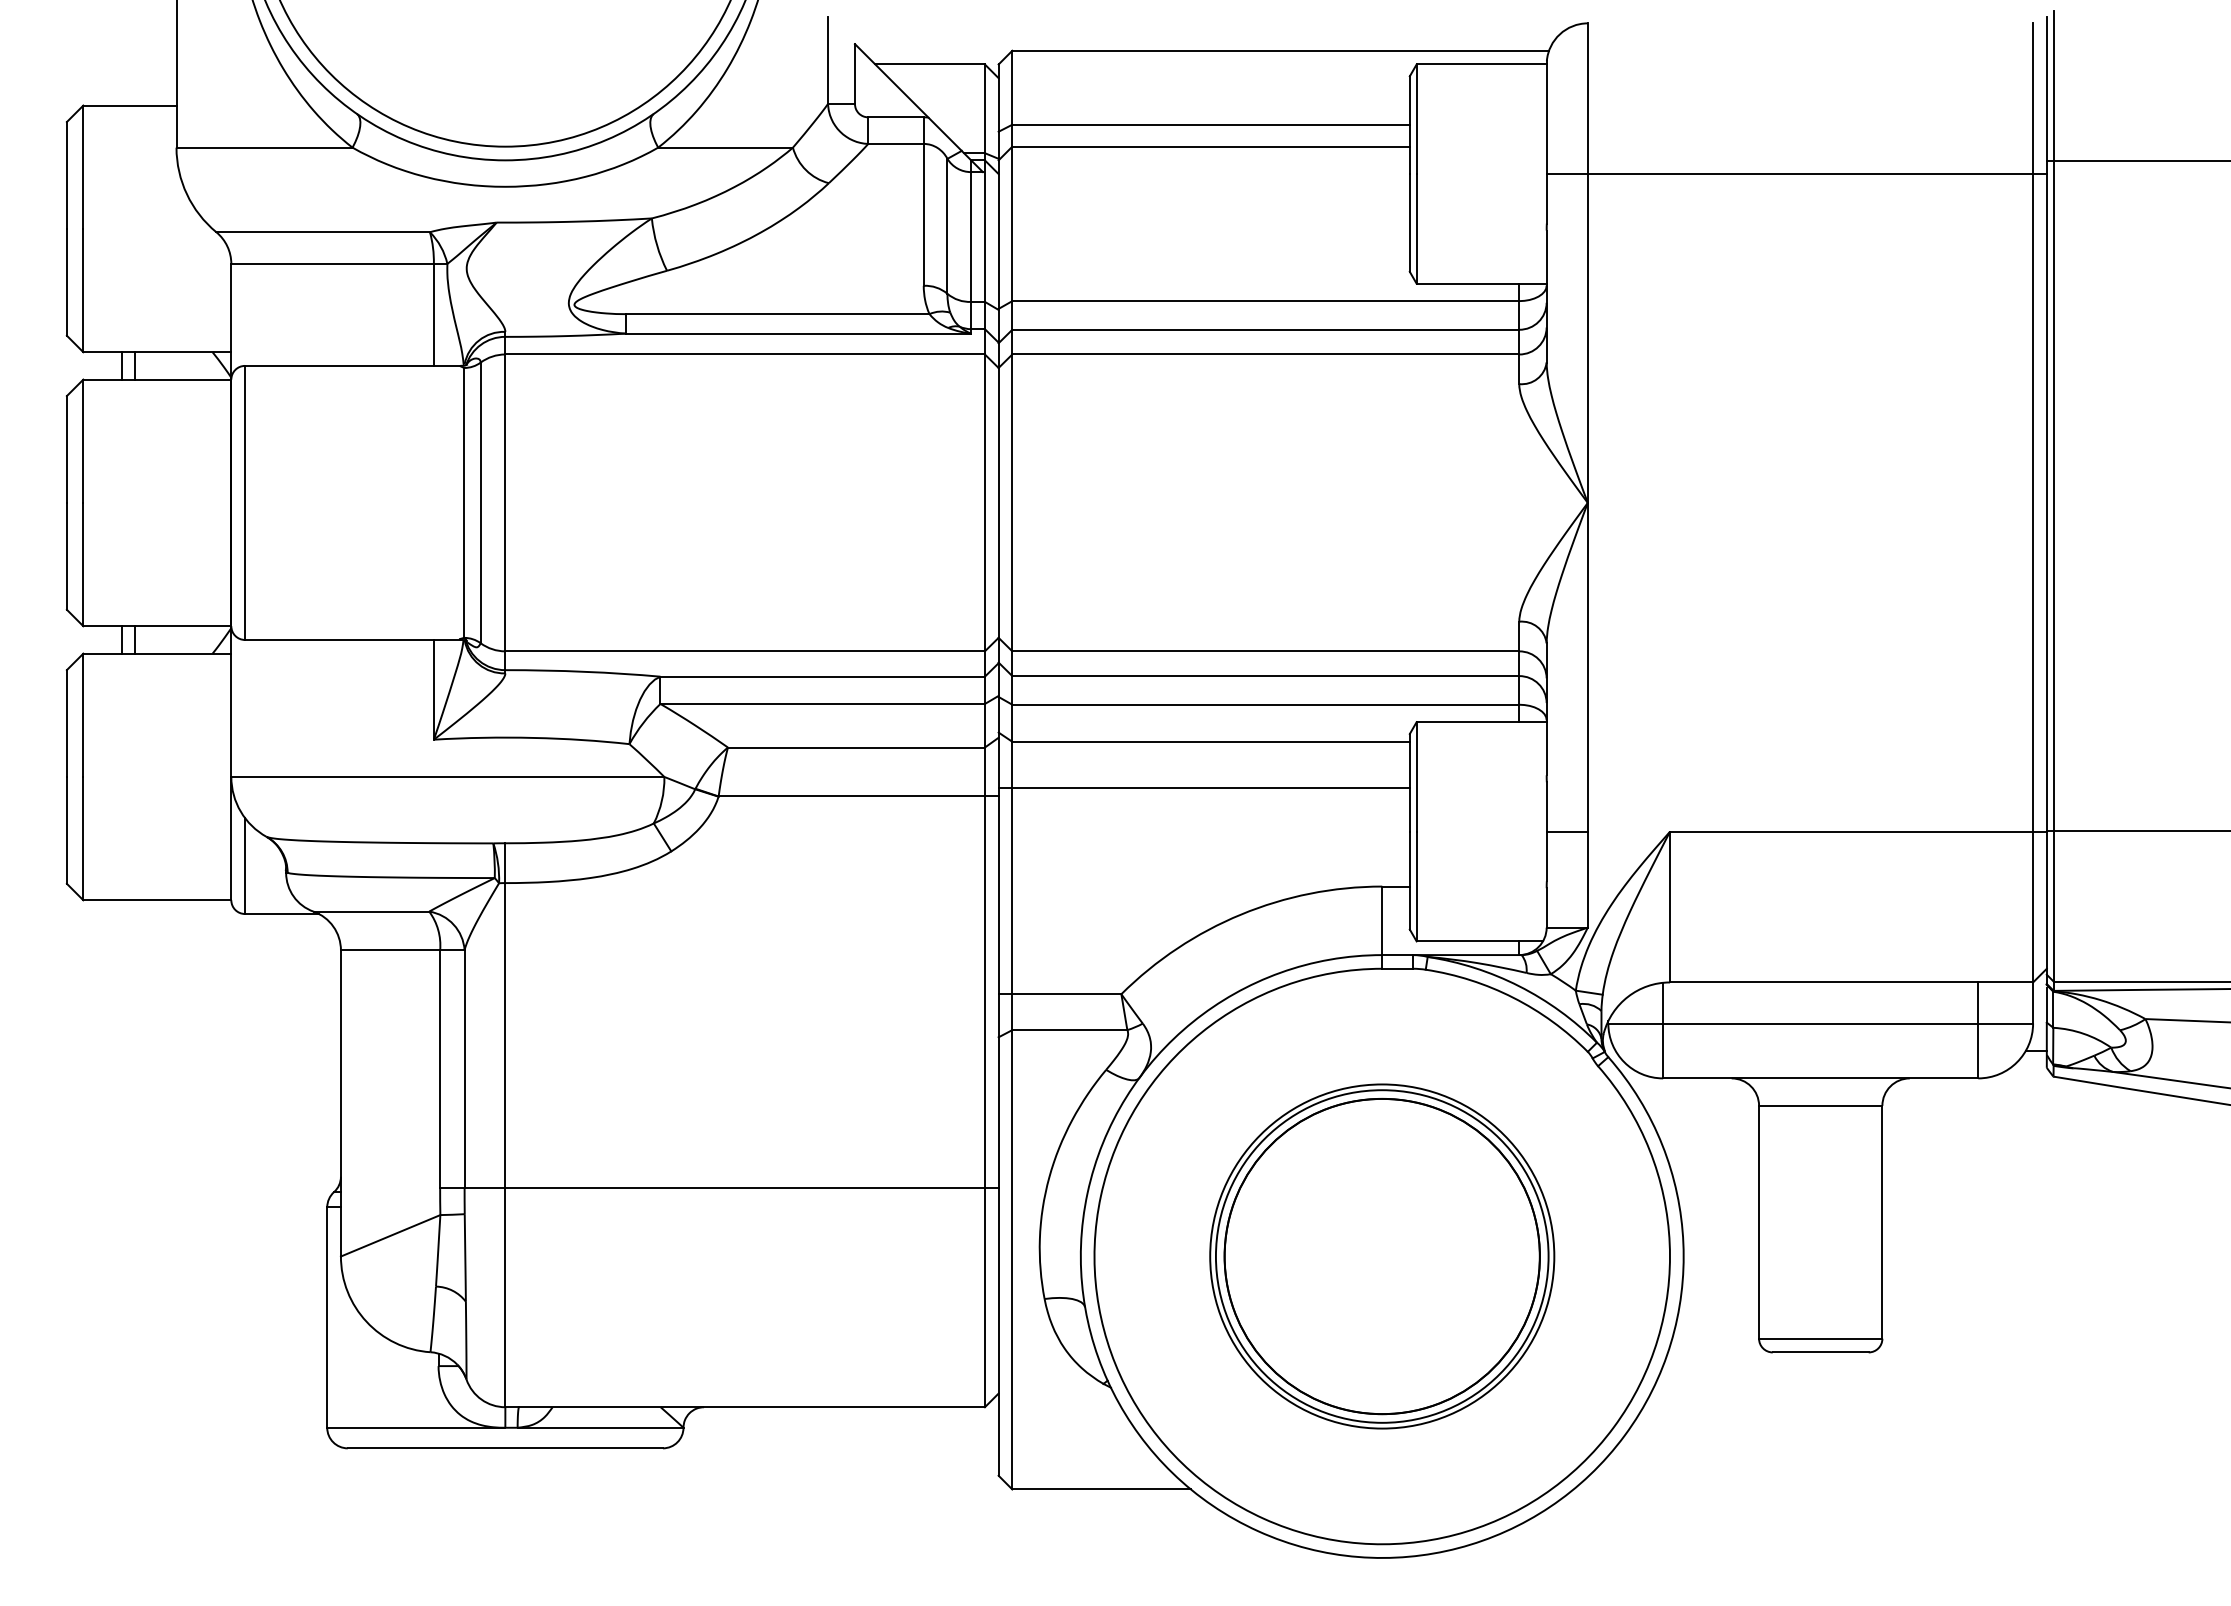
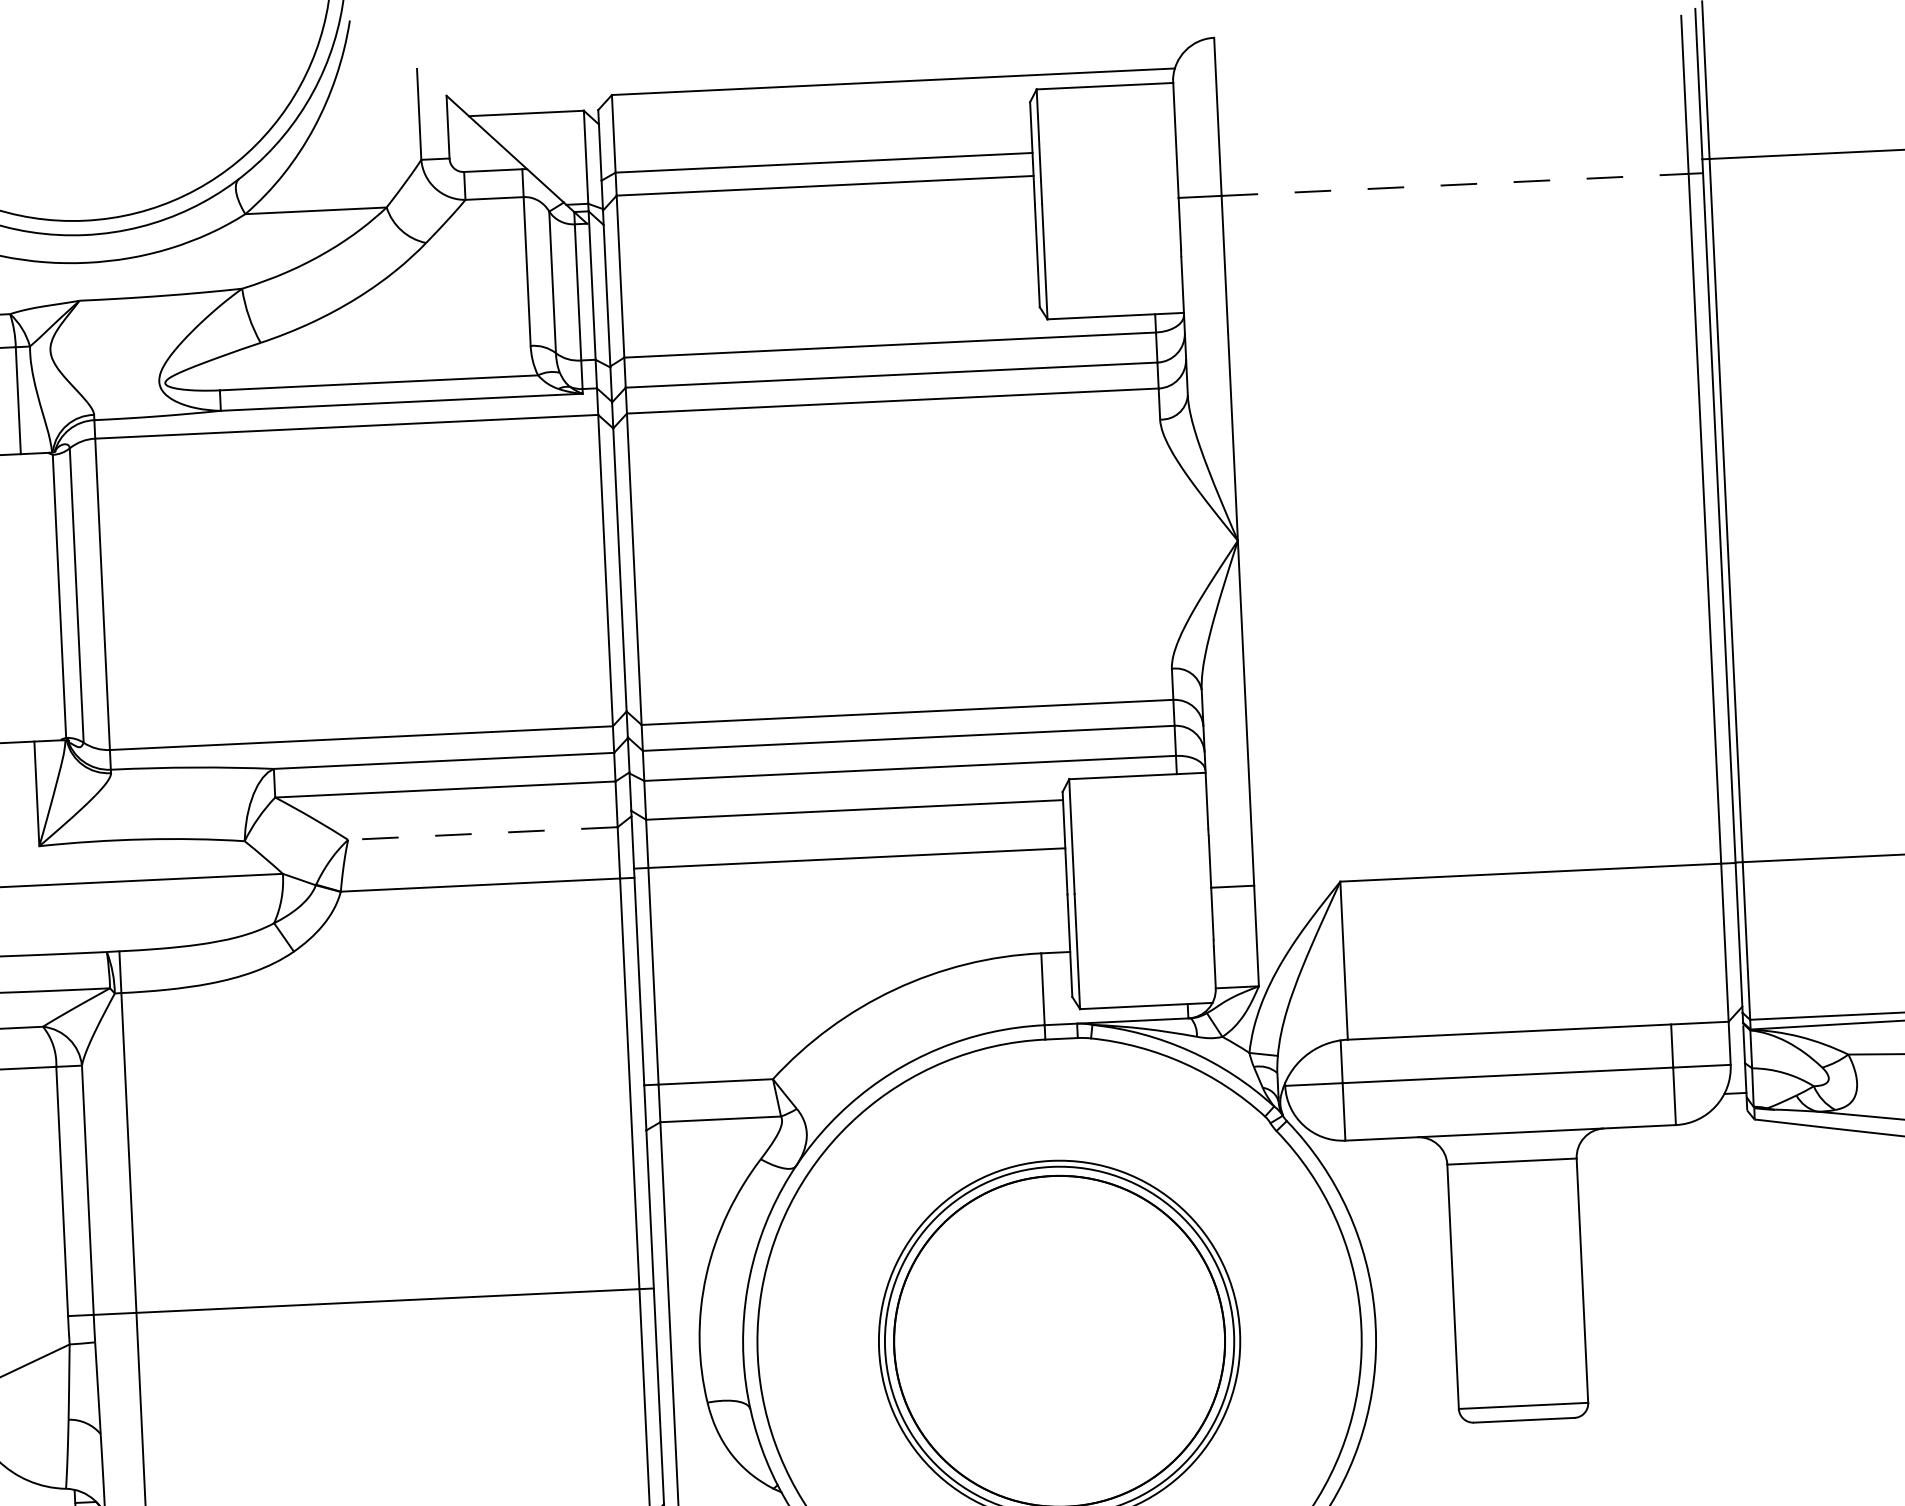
line: (1810, 174) -> (1455, 185), solid -> dashed
line: (855, 747) -> (481, 833), solid -> dashed

